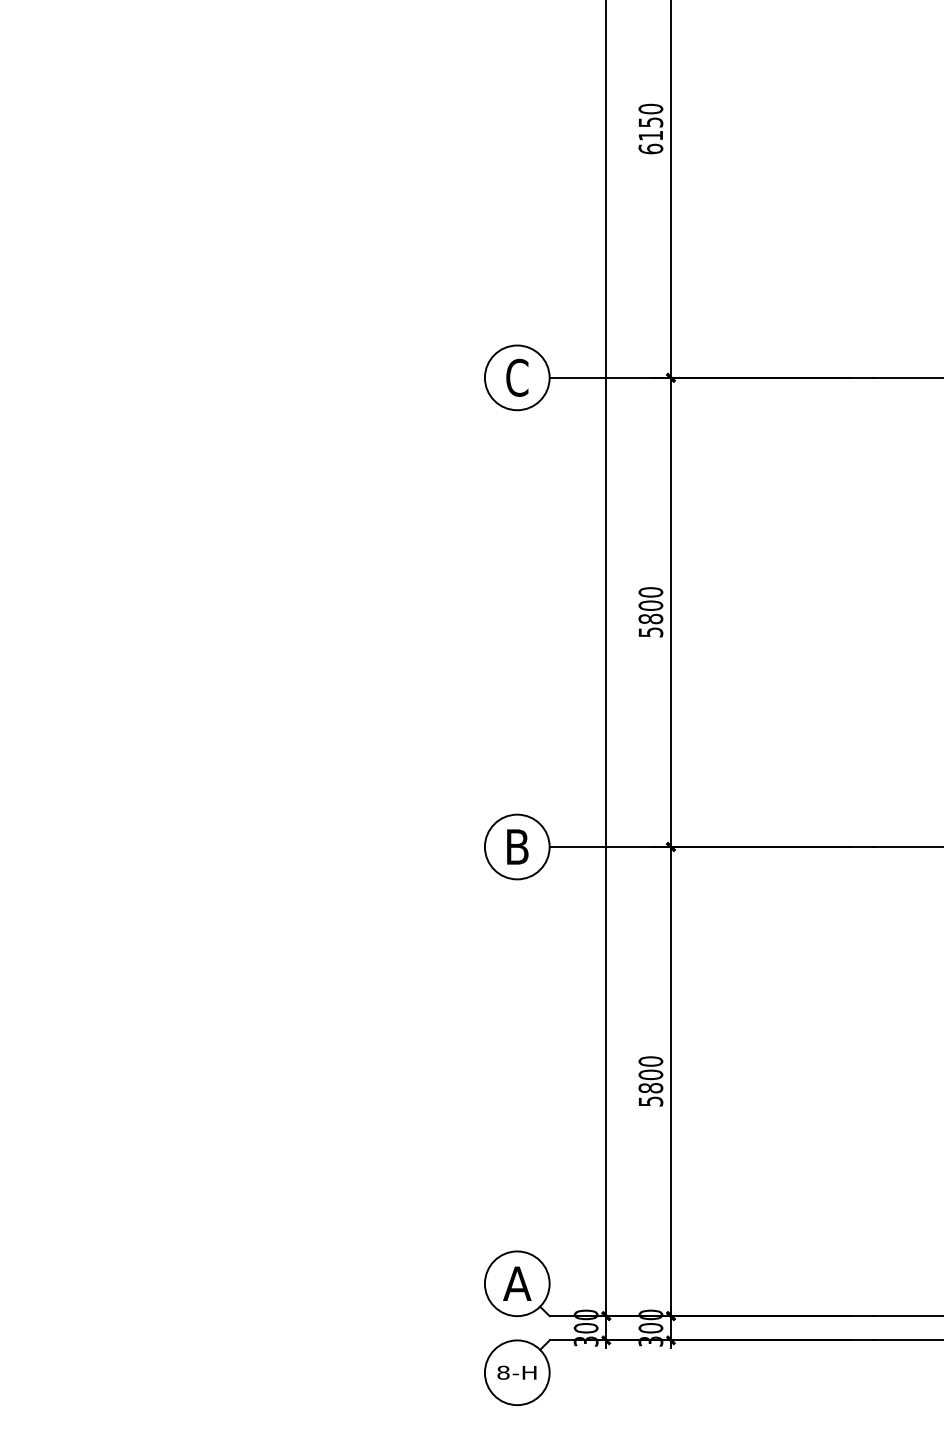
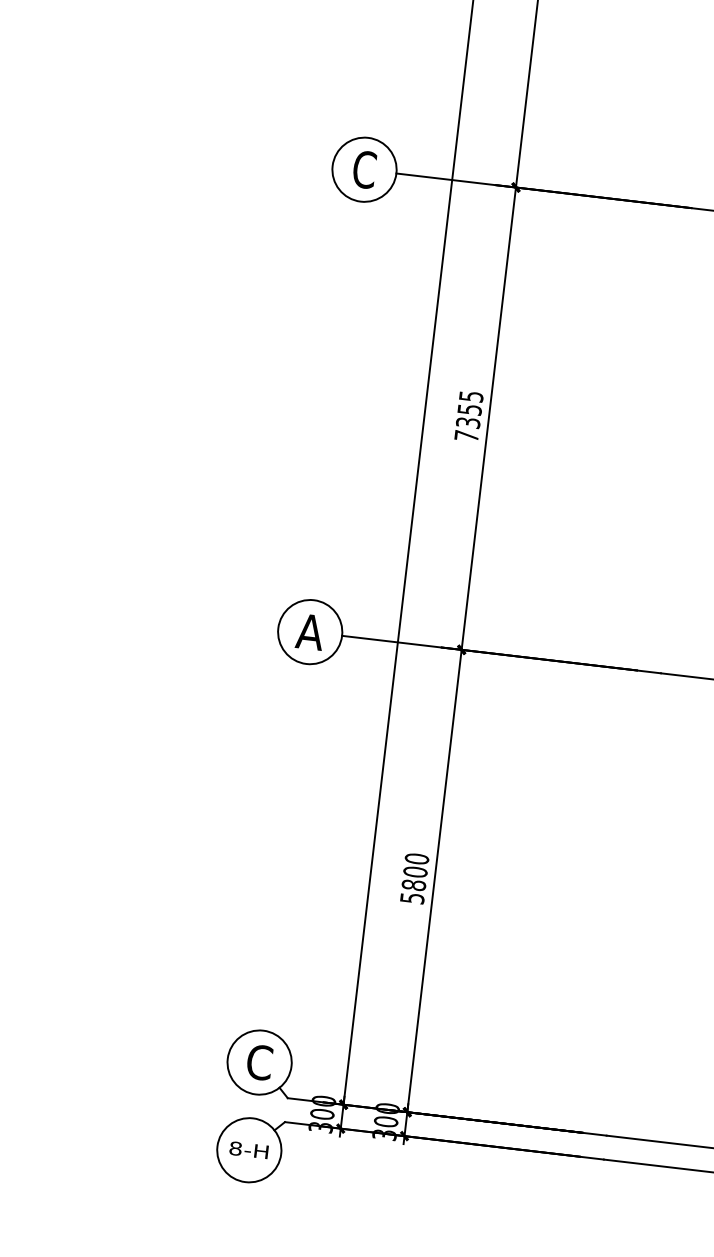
text: (650, 612) -> (468, 416), 5800 -> 7355
text: (516, 846) -> (309, 631), B -> A
text: (517, 1283) -> (259, 1062), A -> C

